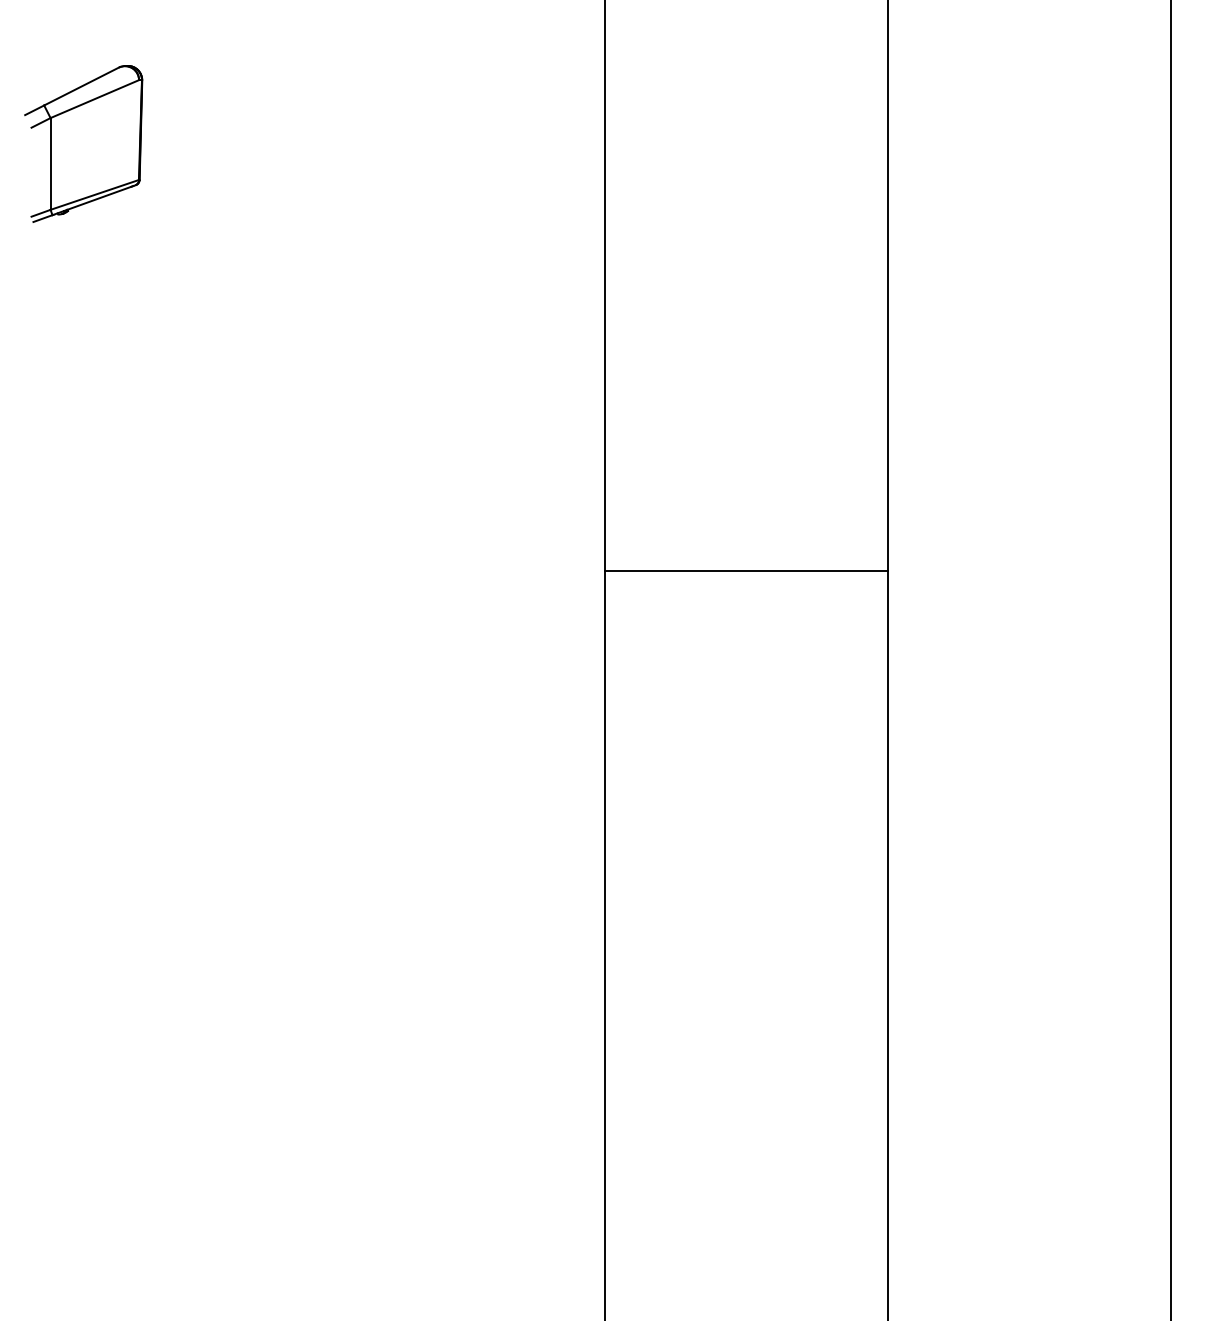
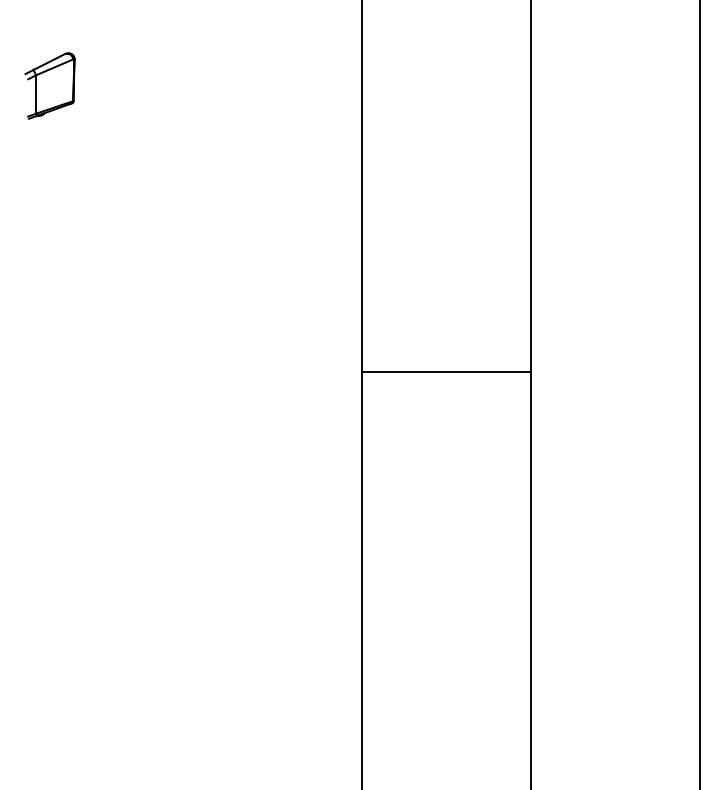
part: (82, 142) -> (49, 85), size x0.7
line: (745, 571) -> (445, 372), moved

